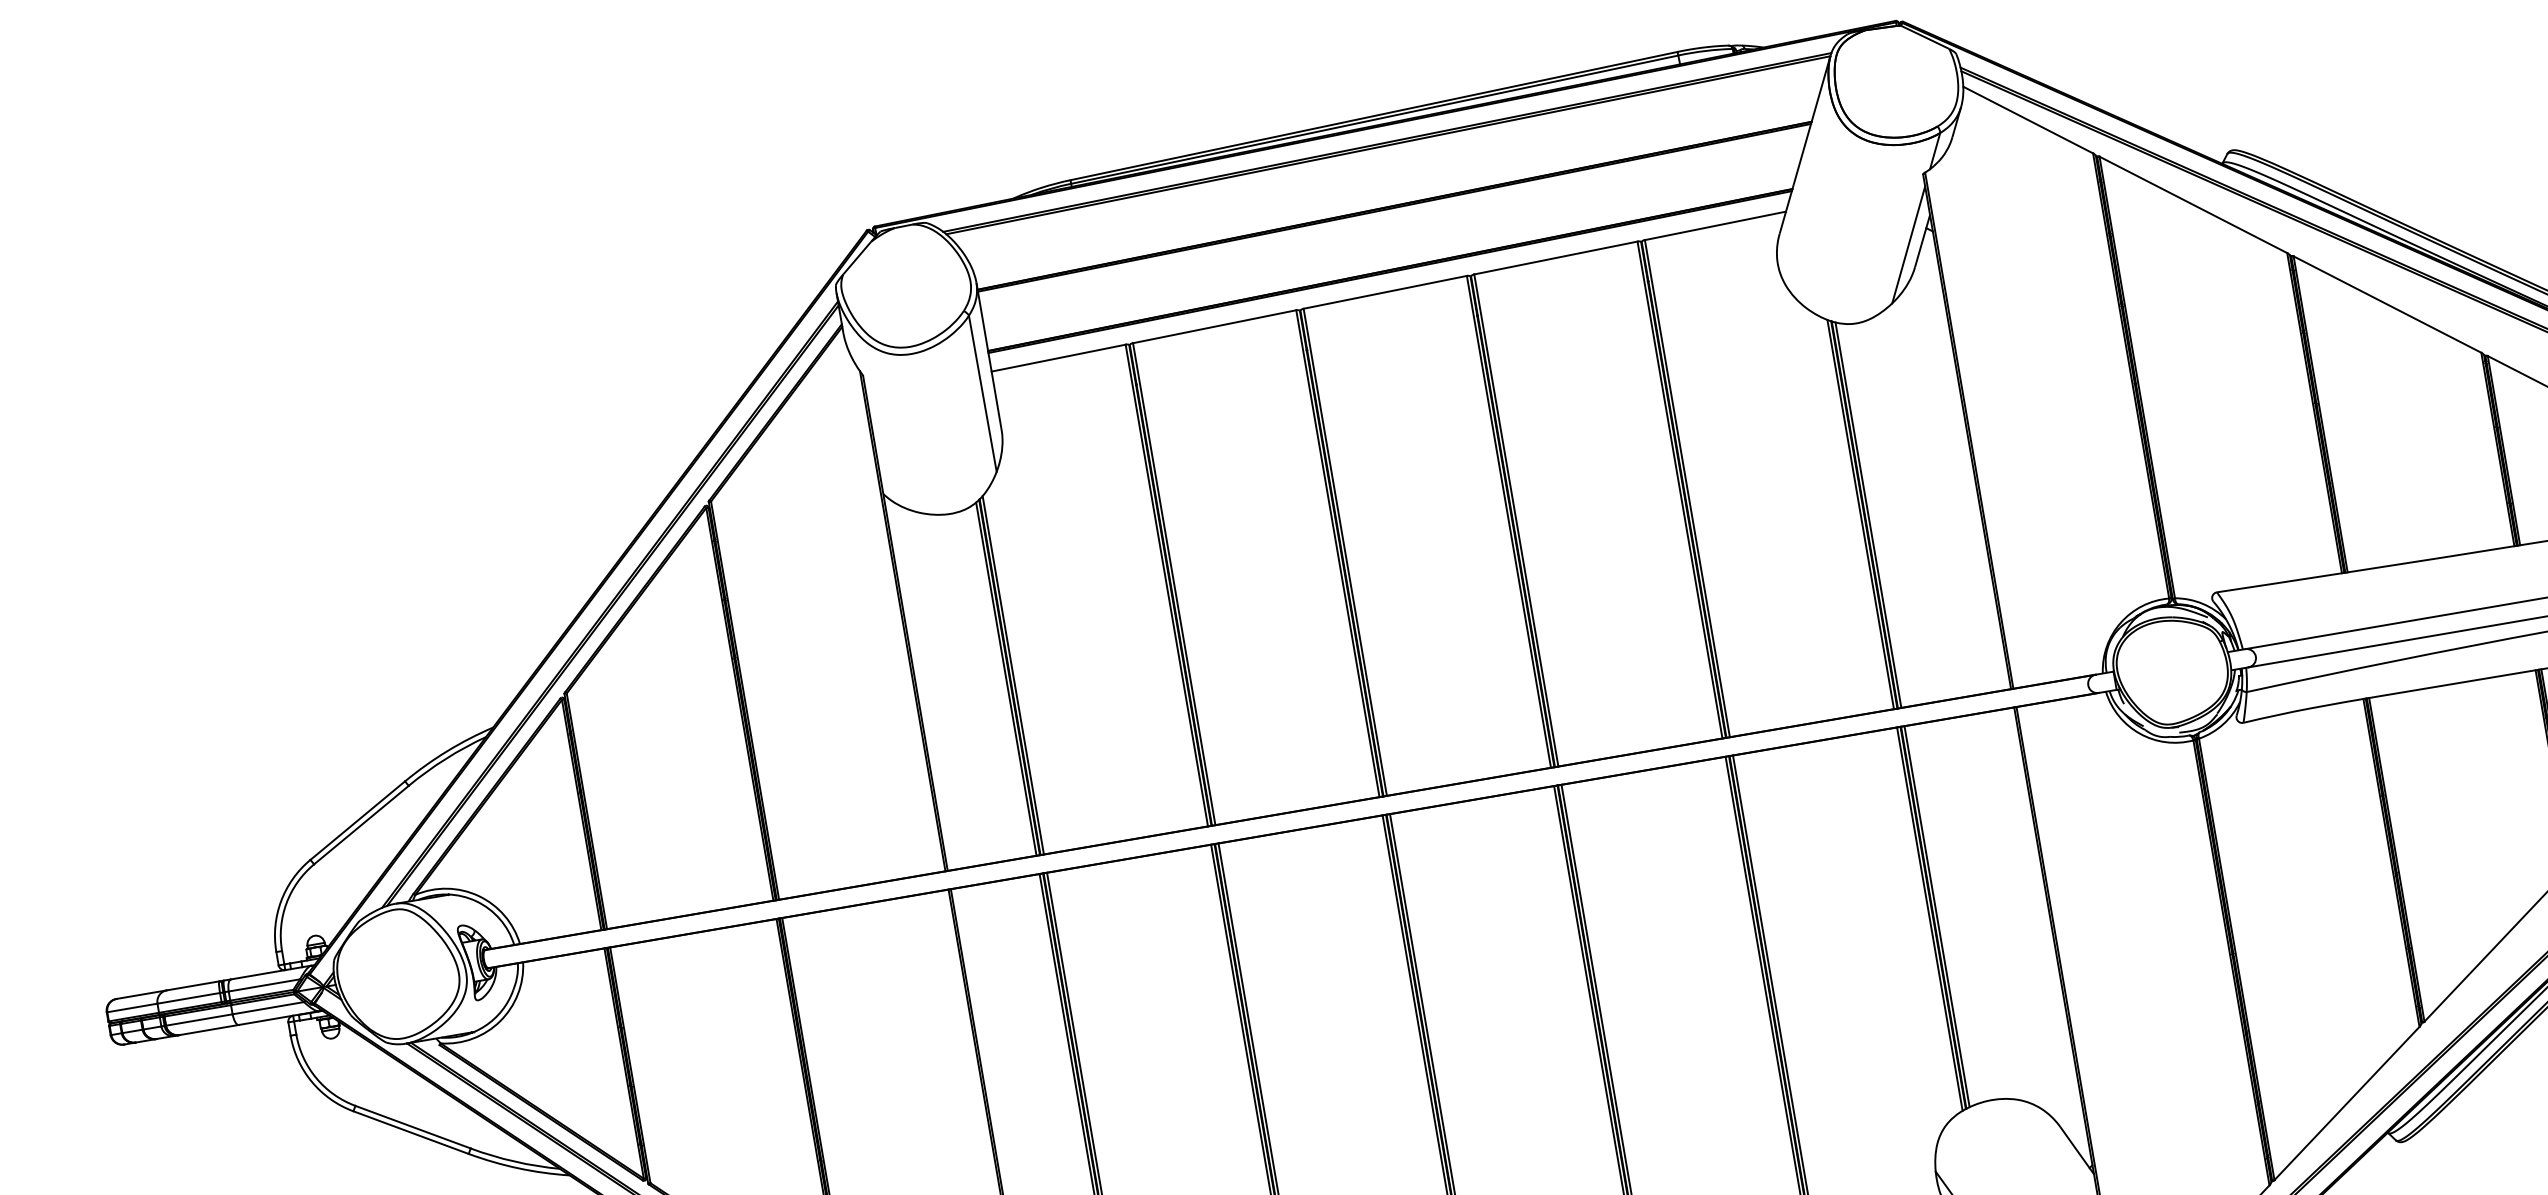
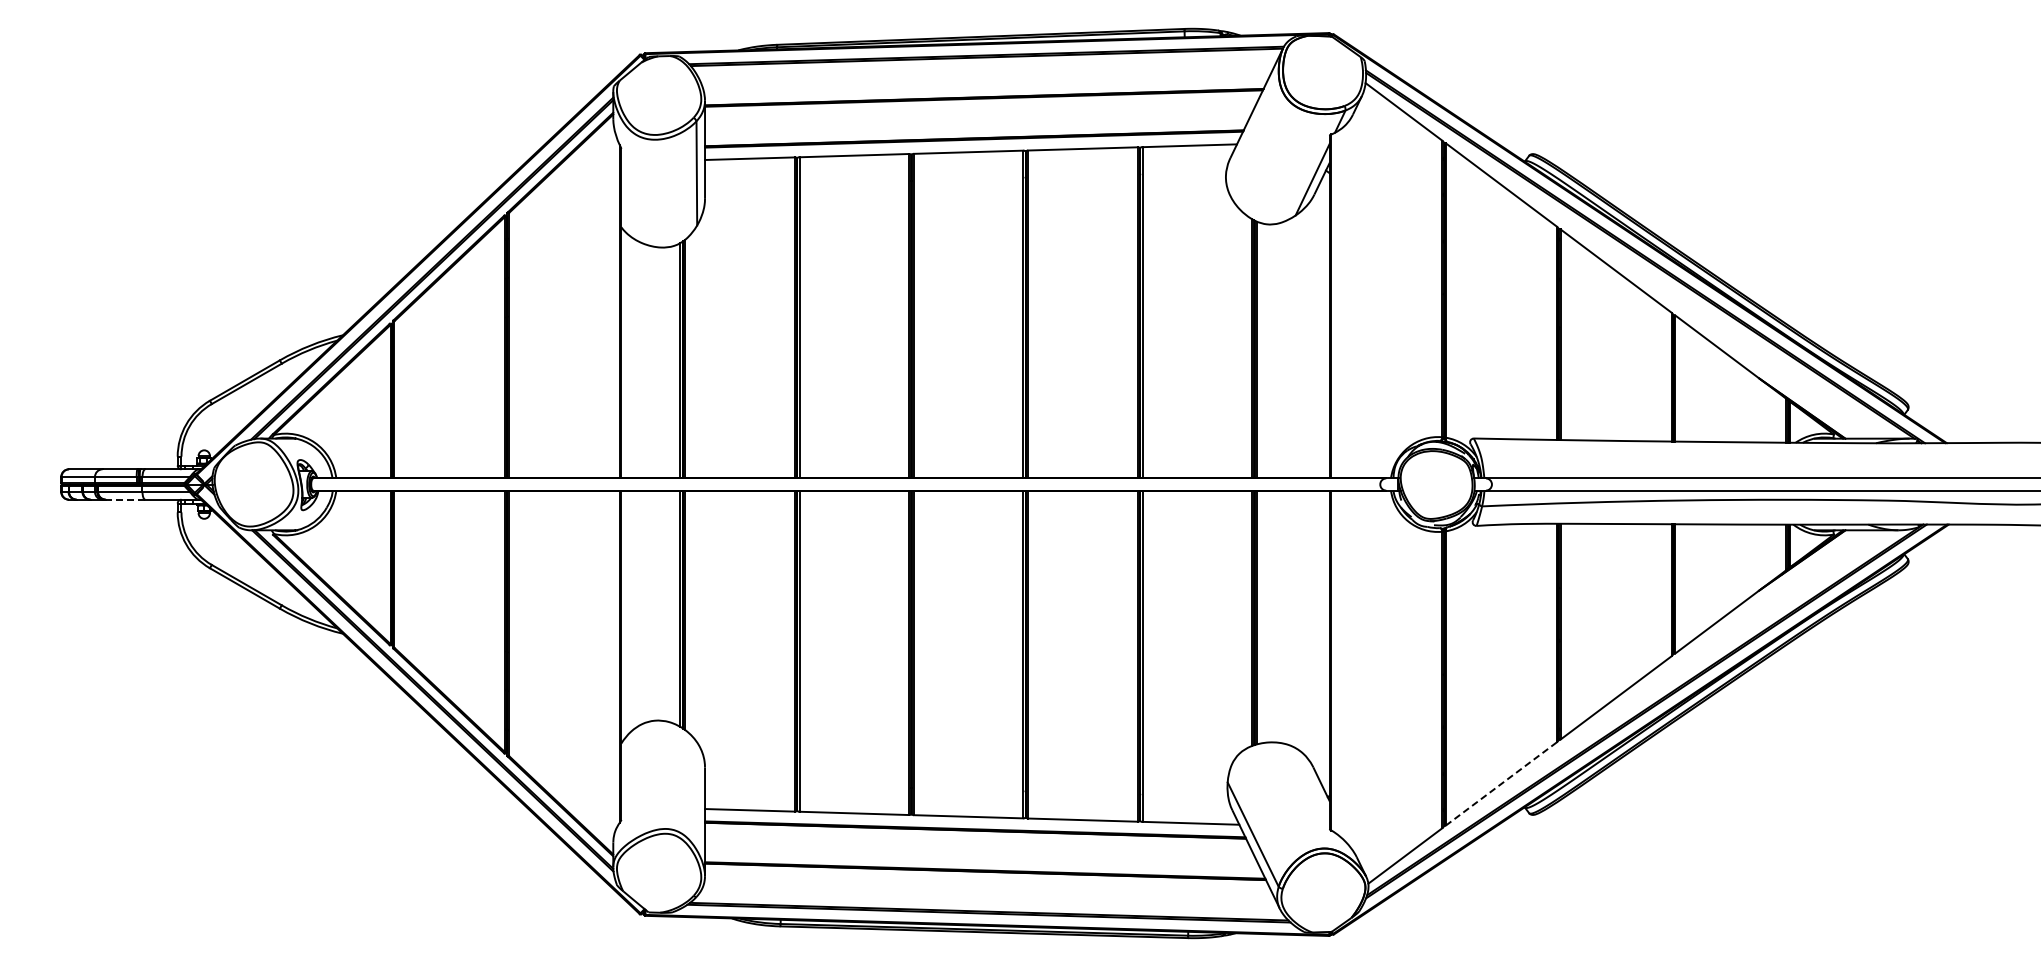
line: (209, 1029) -> (125, 499), solid -> dashed
line: (2347, 1104) -> (1501, 784), solid -> dashed

